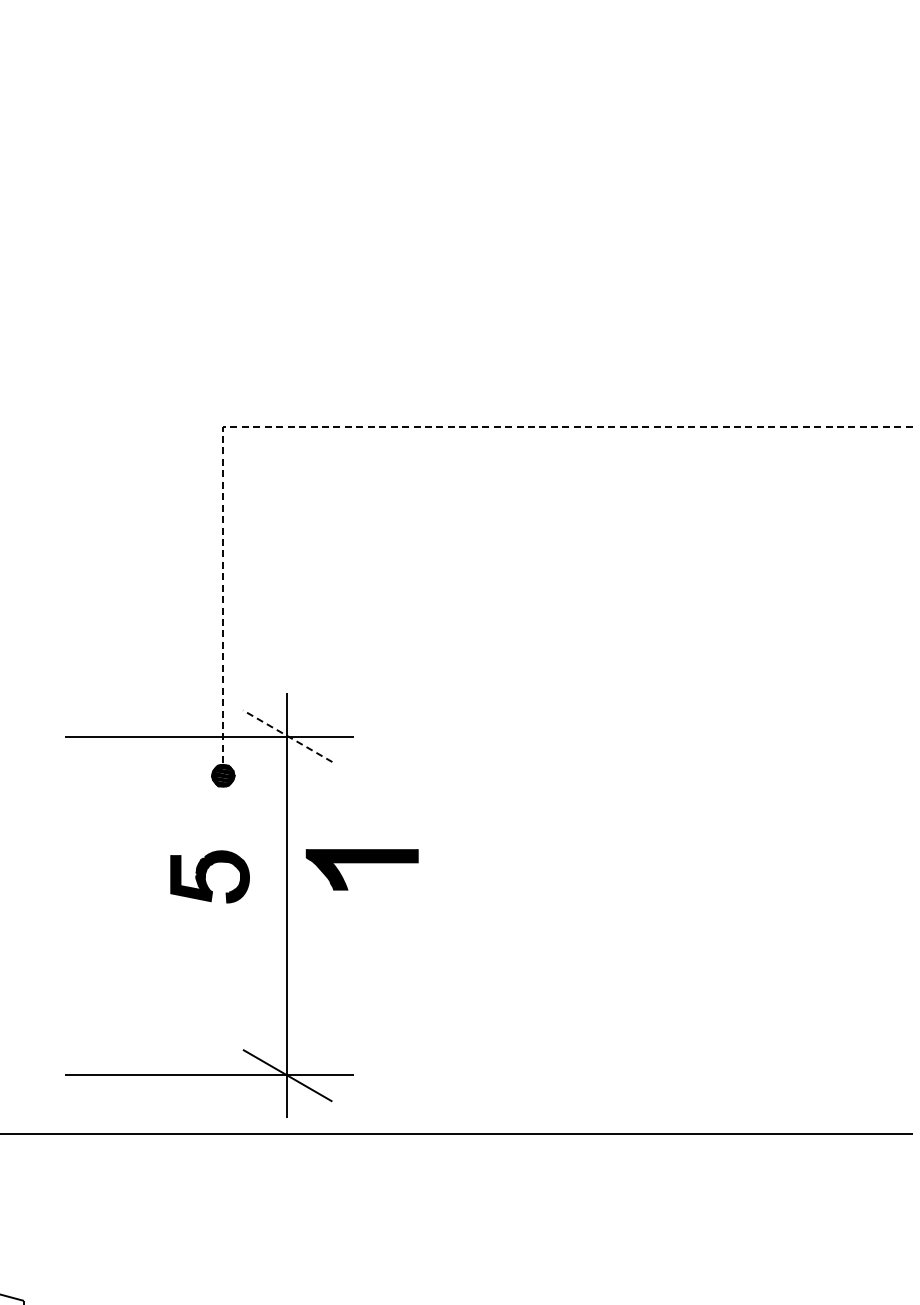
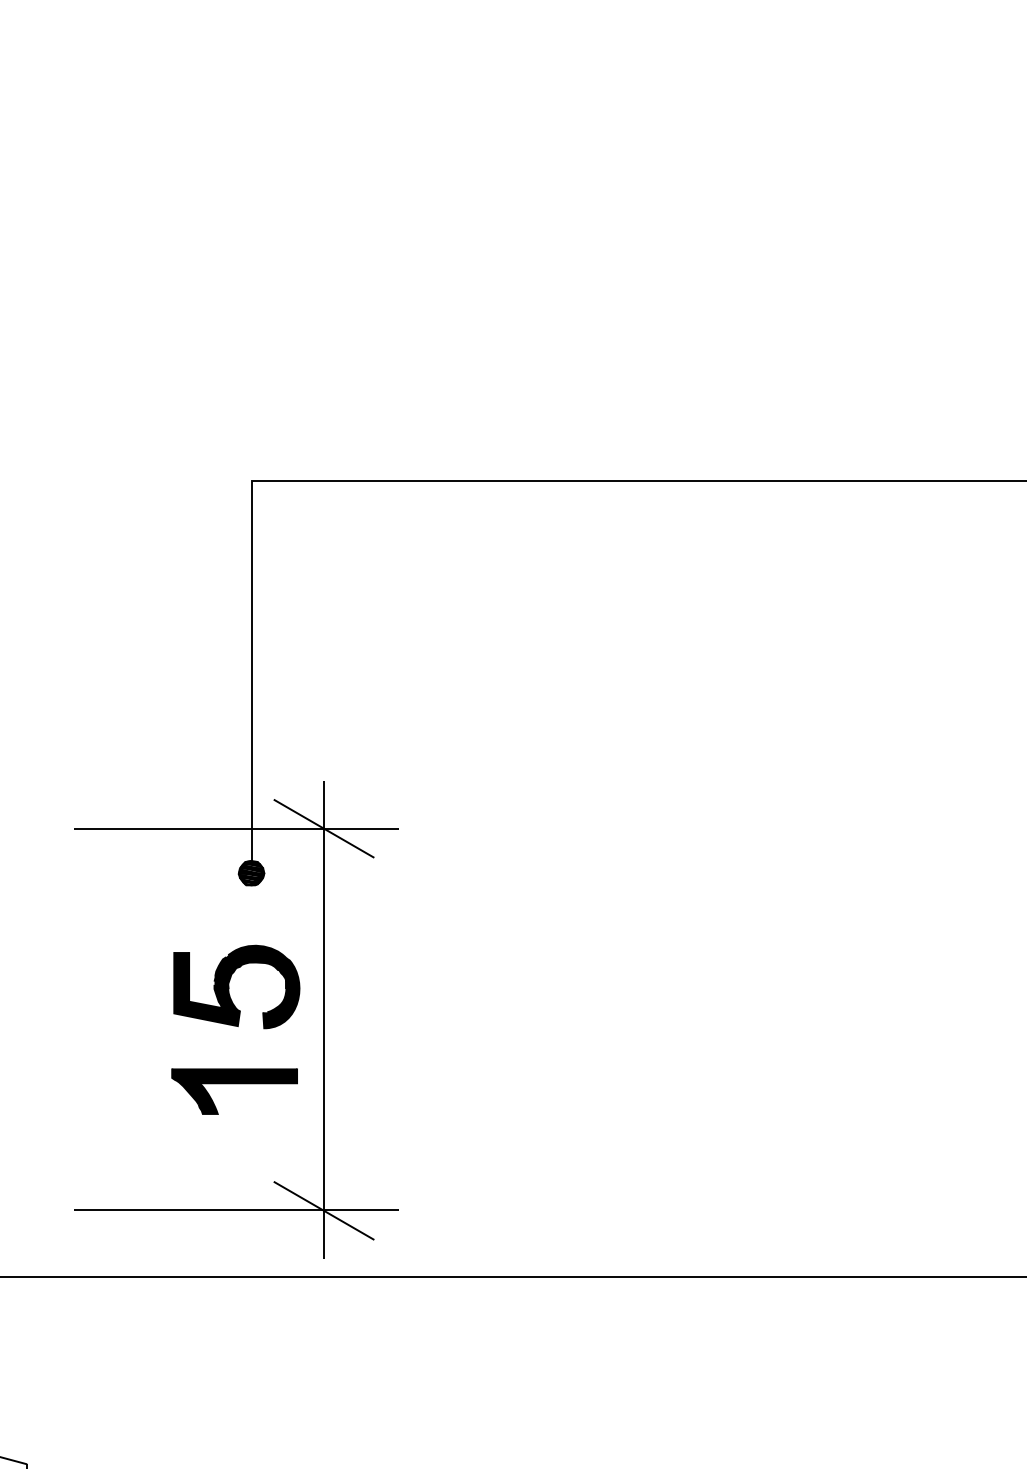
line: (398, 427) -> (448, 481), dashed -> solid
line: (287, 736) -> (323, 829), dashed -> solid
part: (361, 869) -> (233, 1091), moved
part: (209, 876) -> (236, 986), size x1.43

